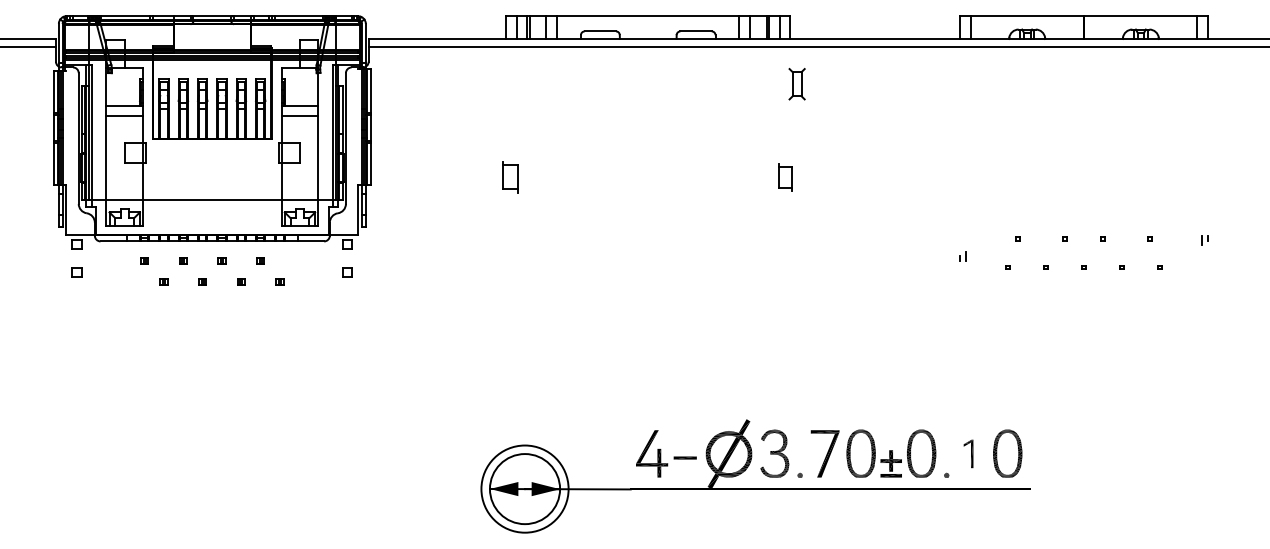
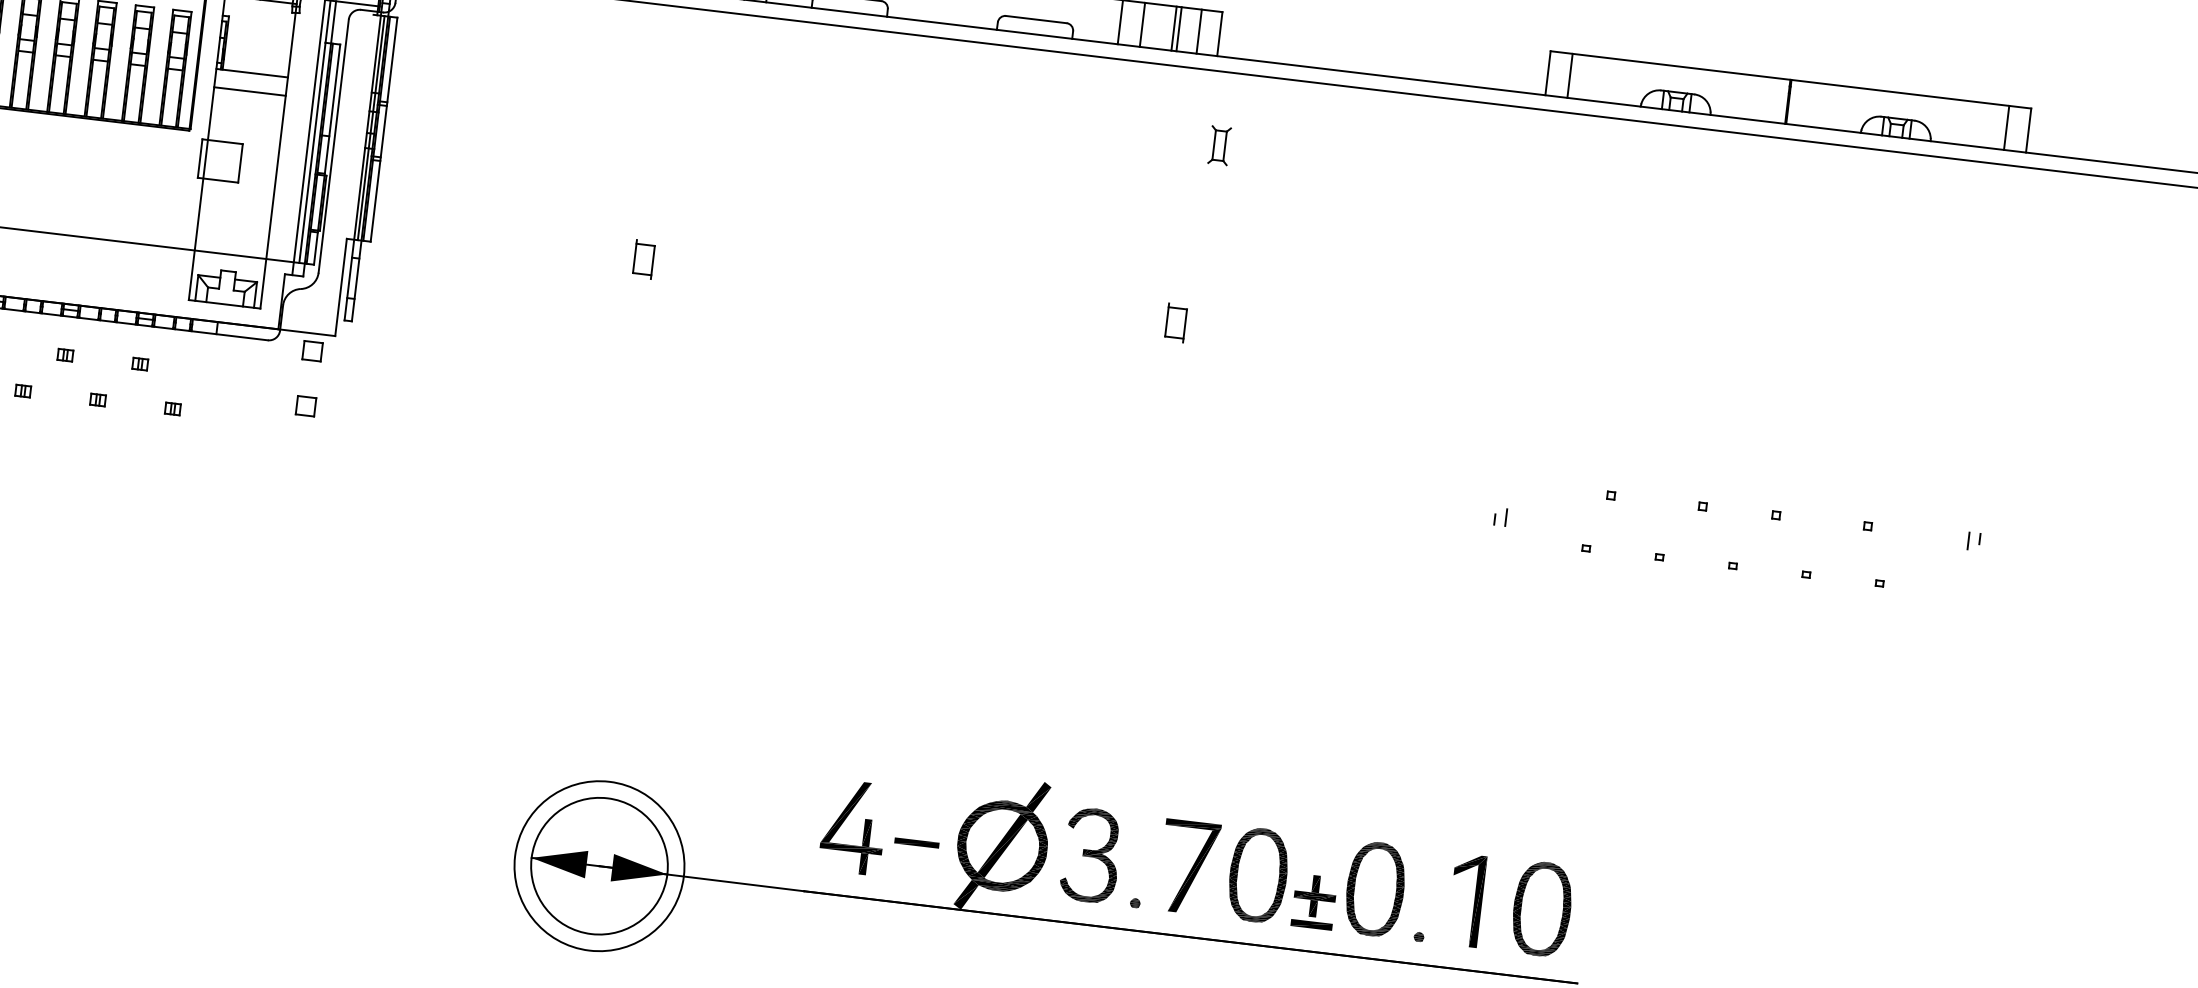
part: (796, 84) -> (1218, 145), size x0.62
part: (510, 177) -> (643, 259), size x0.62
part: (785, 177) -> (1175, 323), size x0.71
part: (968, 453) -> (1466, 899), size x1.67

